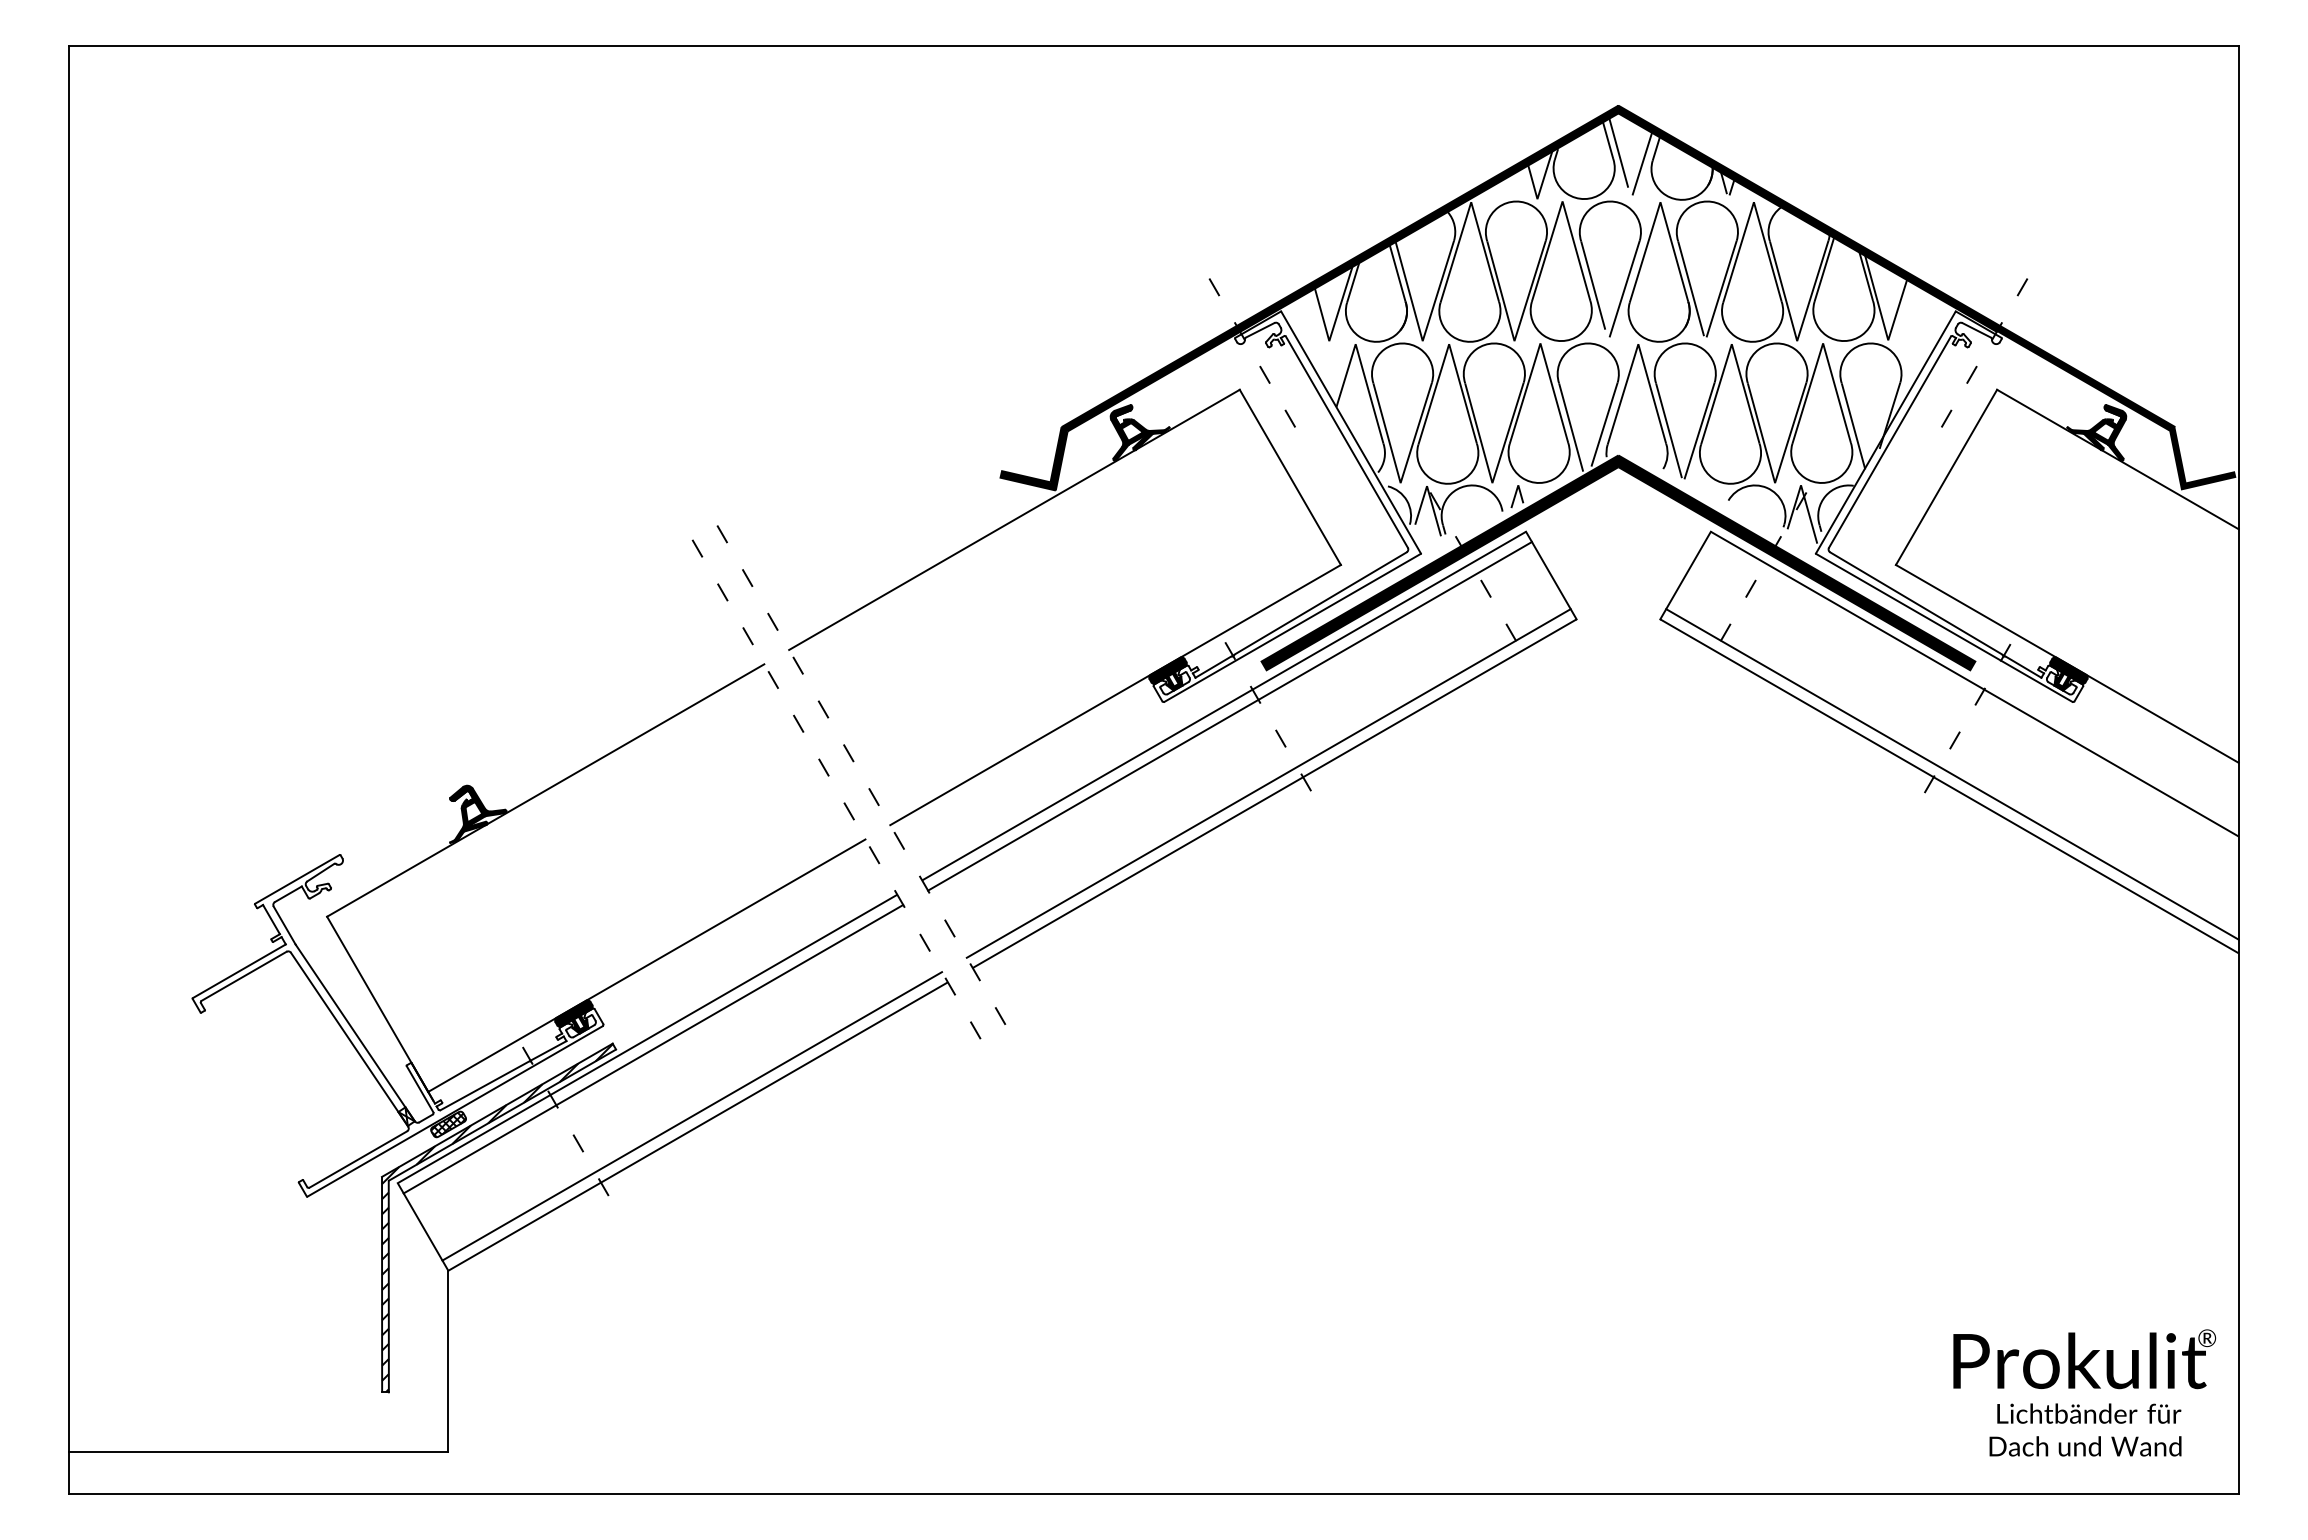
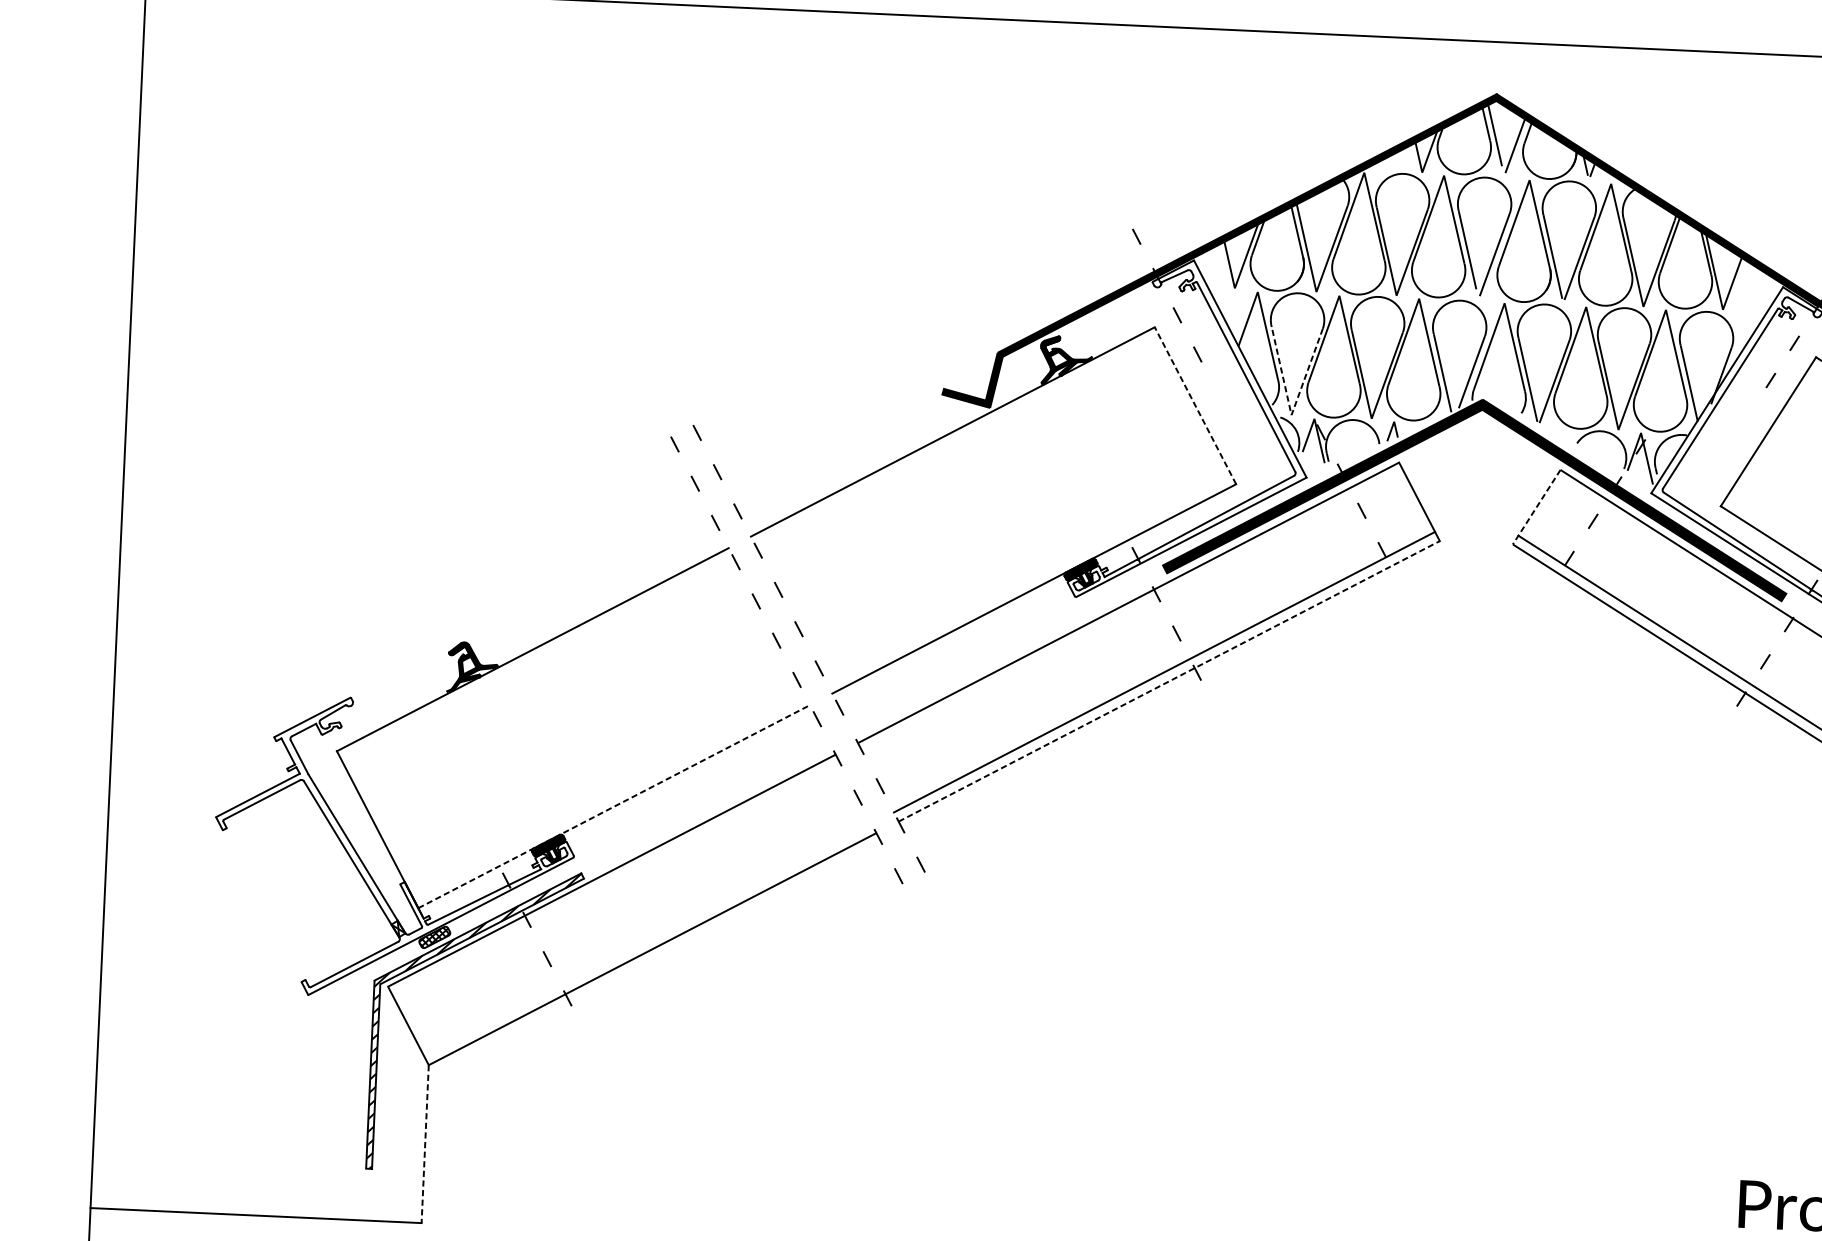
line: (1290, 476) -> (1195, 405), solid -> dashed
line: (1400, 483) -> (1291, 415), solid -> dashed
line: (1685, 575) -> (1536, 507), solid -> dashed
line: (1229, 716) -> (1132, 612), removed
line: (1274, 793) -> (1169, 681), solid -> dashed
line: (647, 965) -> (614, 806), solid -> dashed
line: (653, 1049) -> (616, 880), removed
line: (692, 1116) -> (648, 940), removed
line: (448, 1361) -> (425, 1144), solid -> dashed

